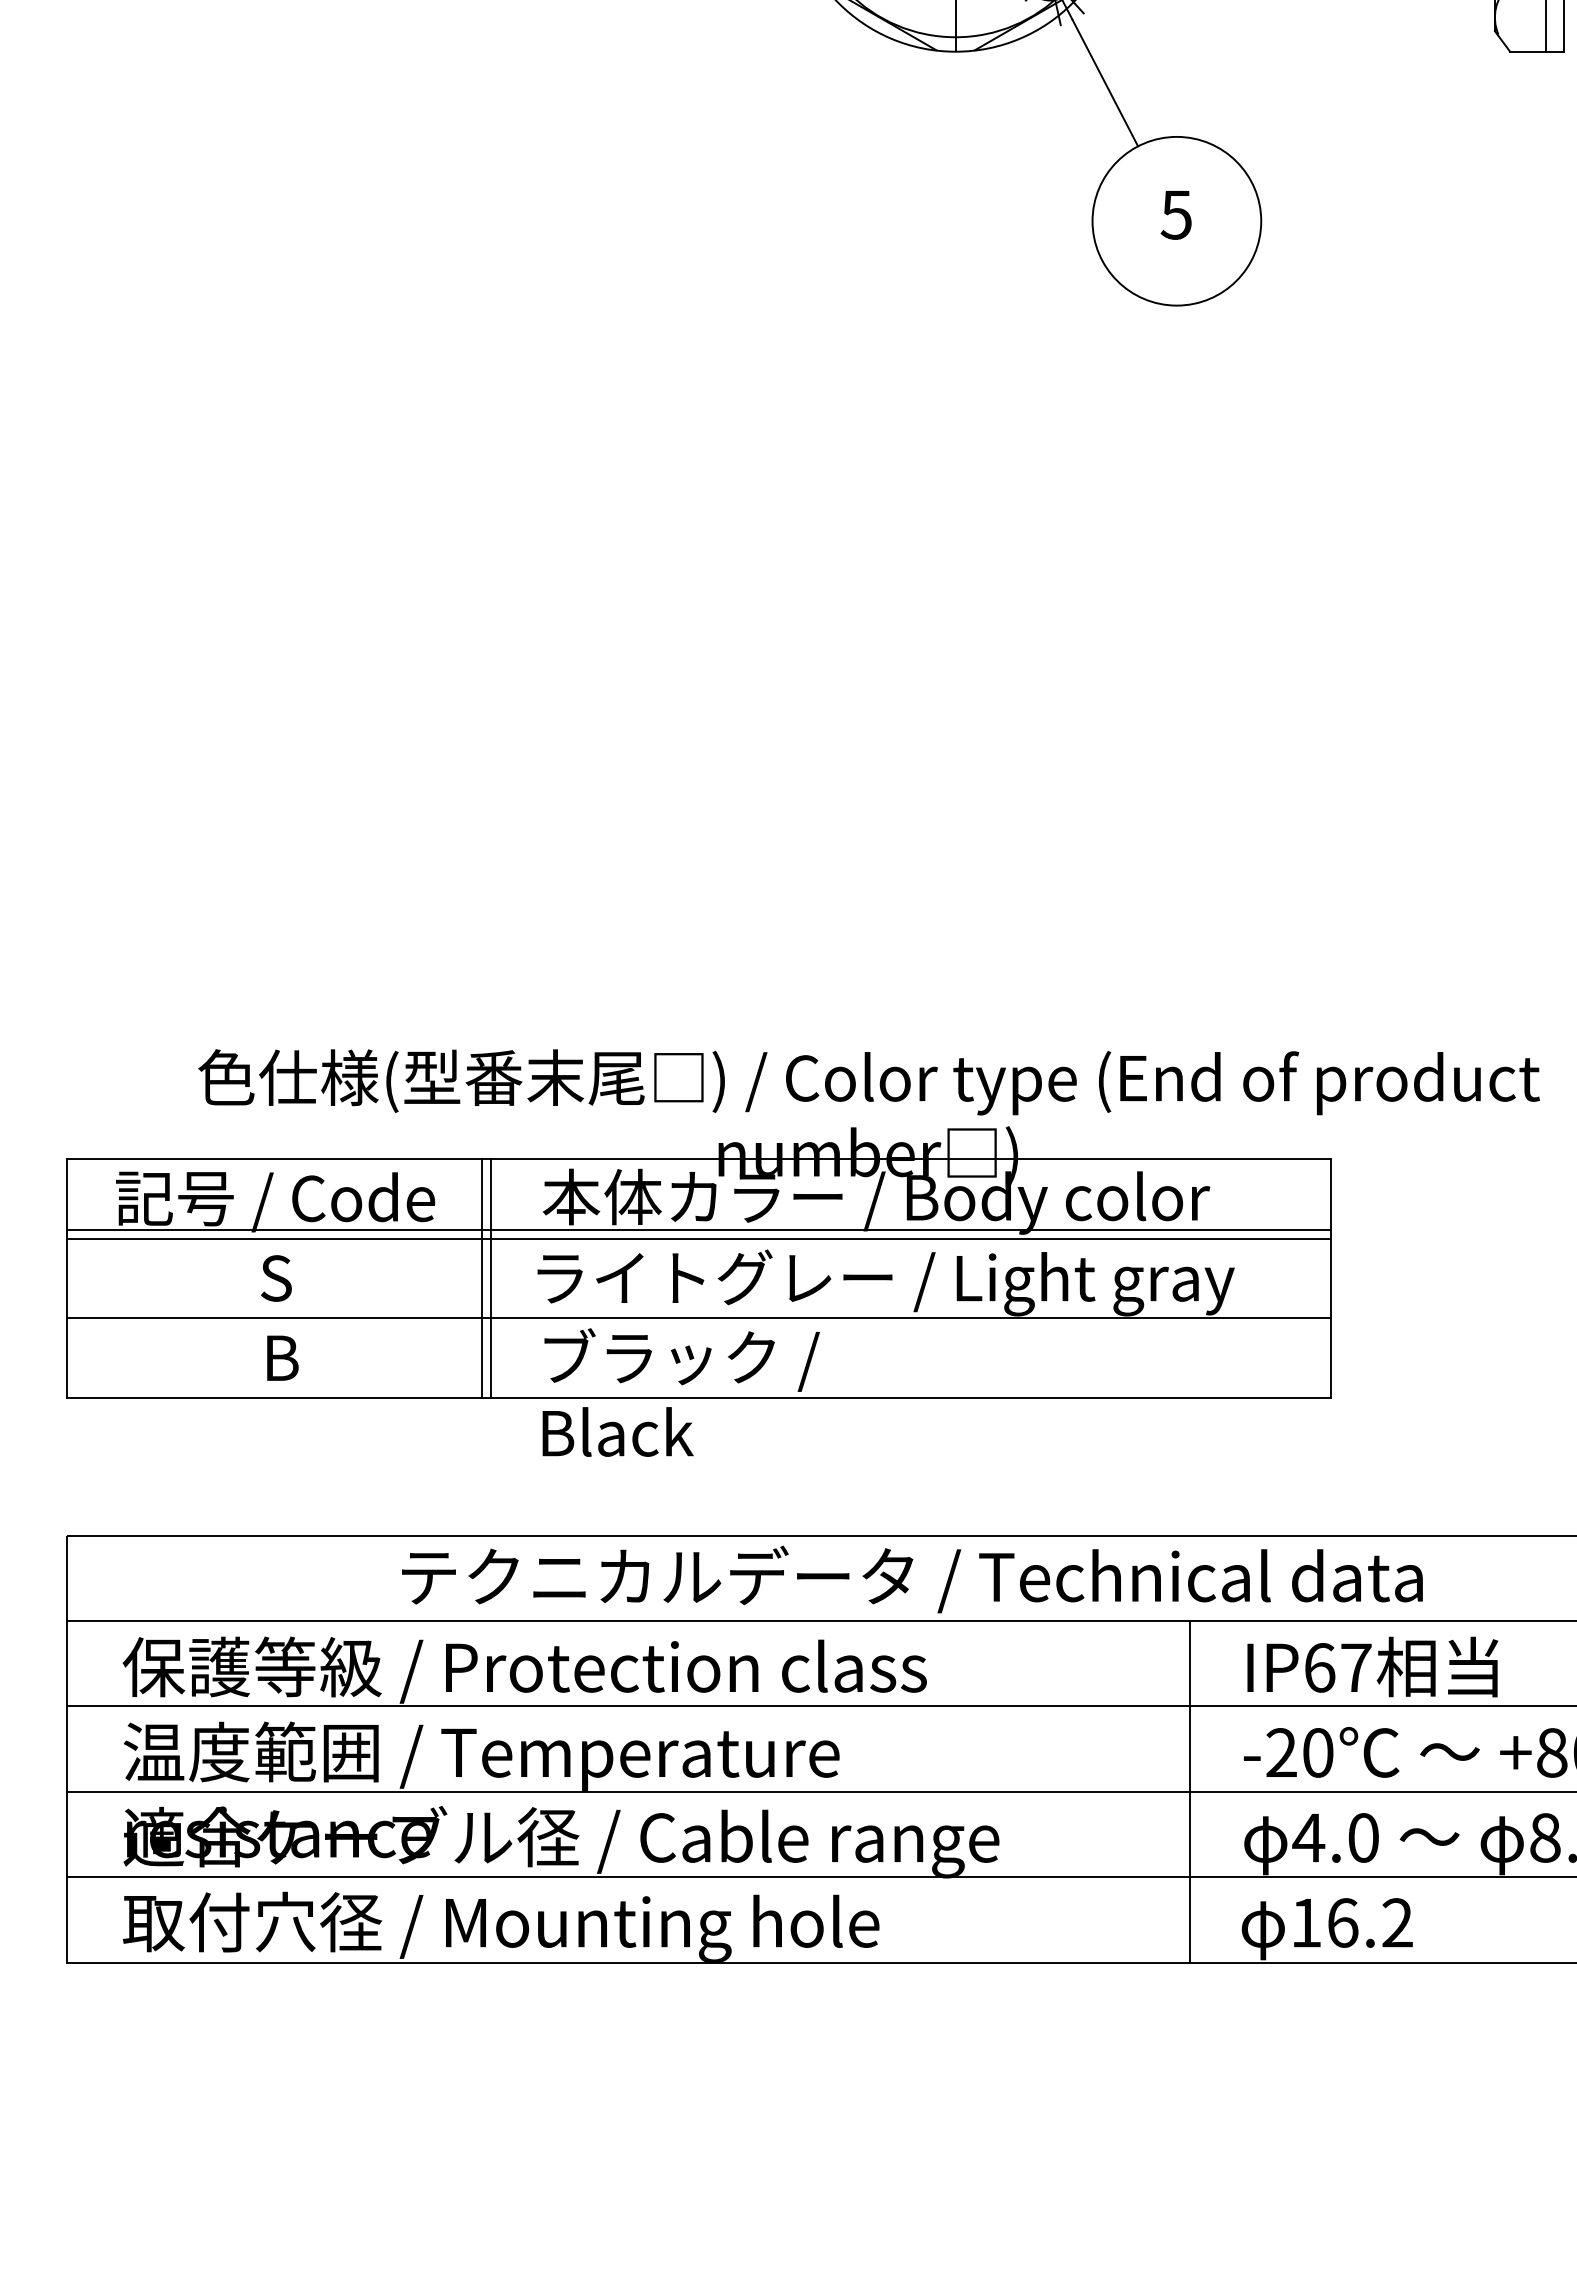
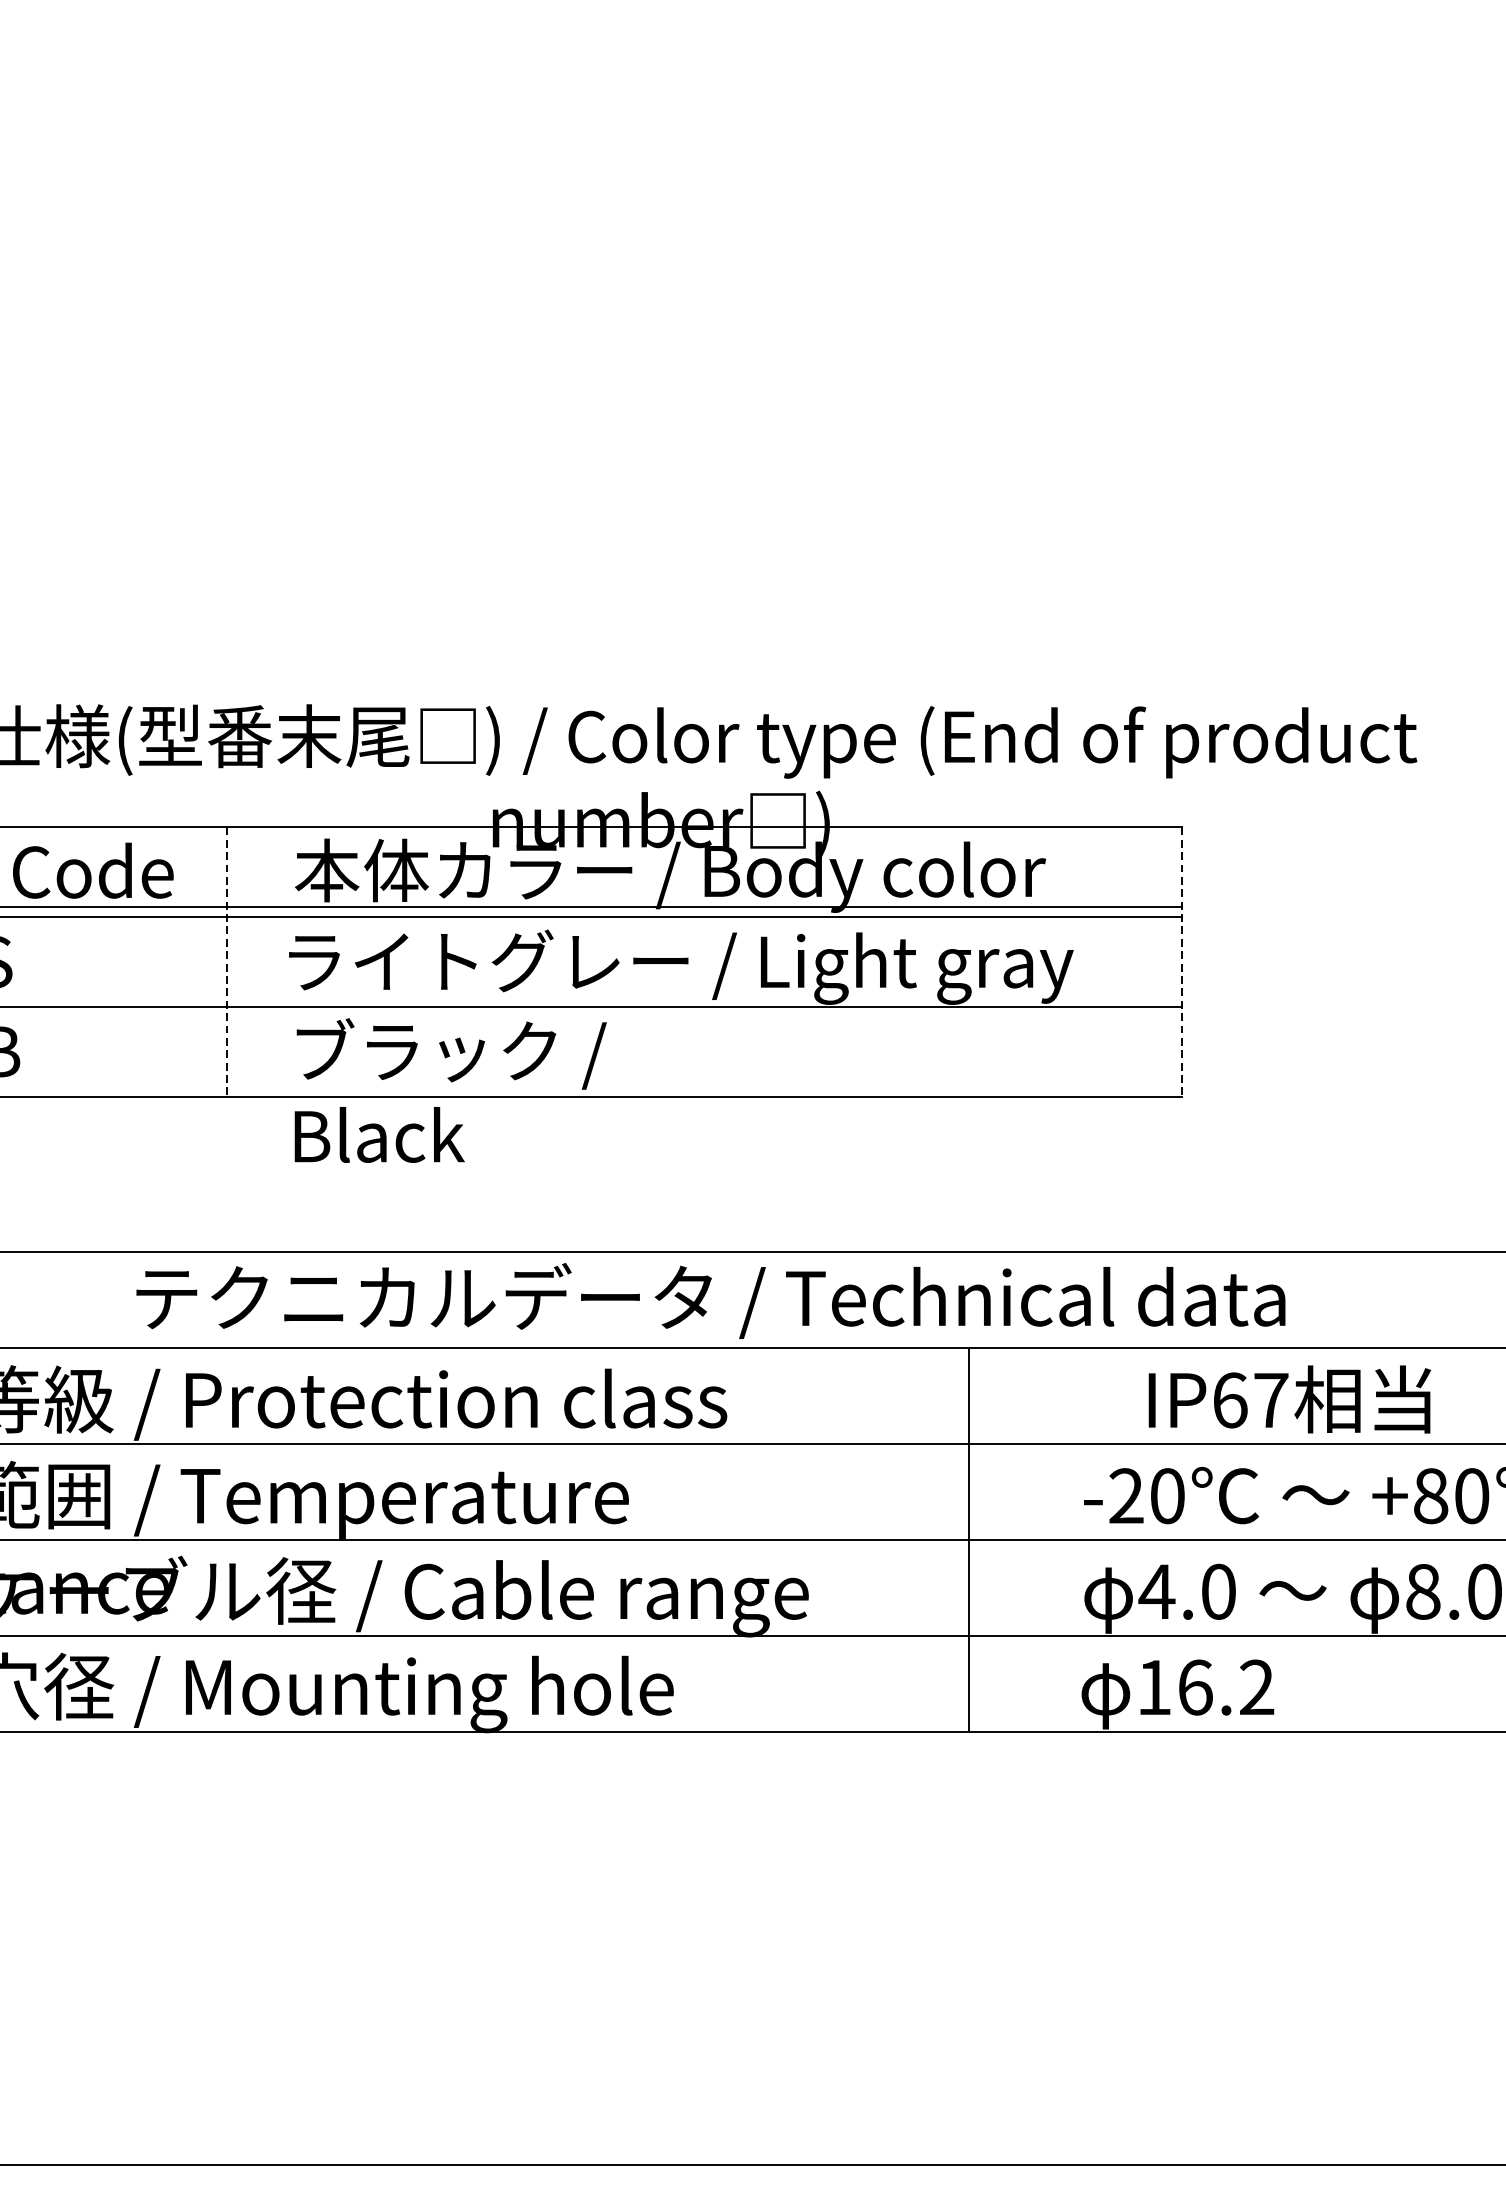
line: (490, 1277) -> (236, 961), removed
line: (482, 1278) -> (227, 962), solid -> dashed
line: (1330, 1278) -> (1181, 962), solid -> dashed
text: (1372, 1666) -> (1289, 1398), moved
line: (1189, 1791) -> (968, 1539), moved

